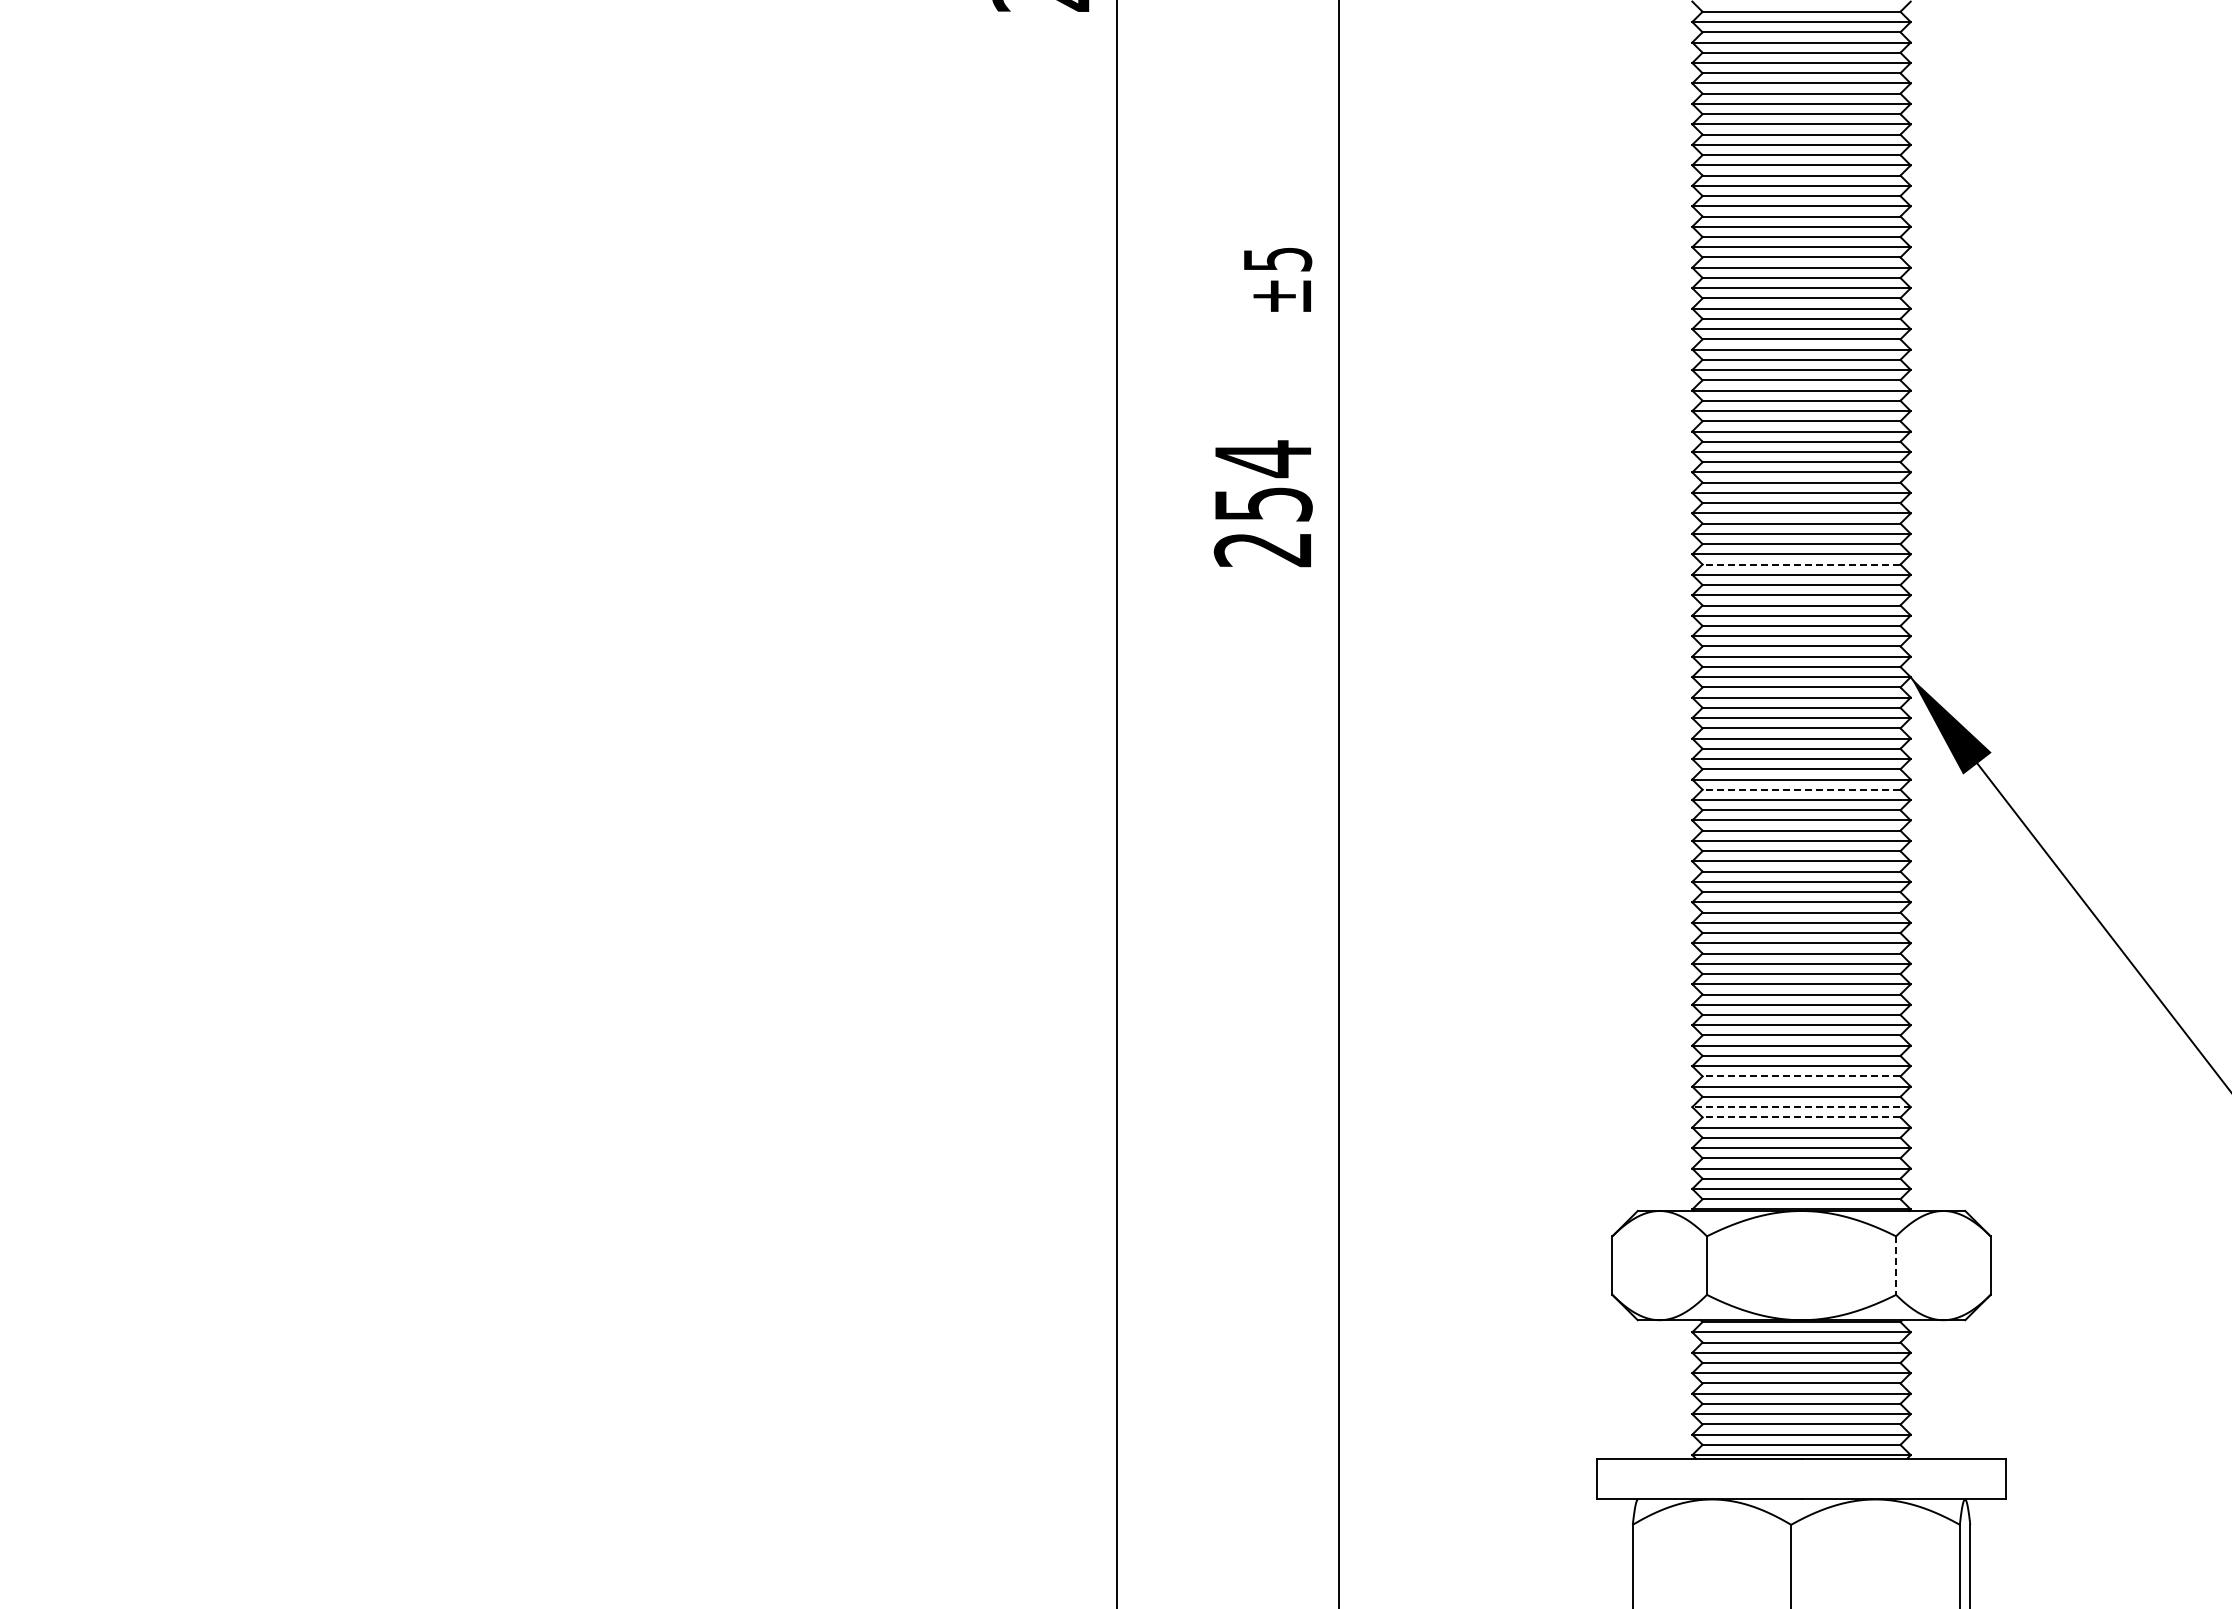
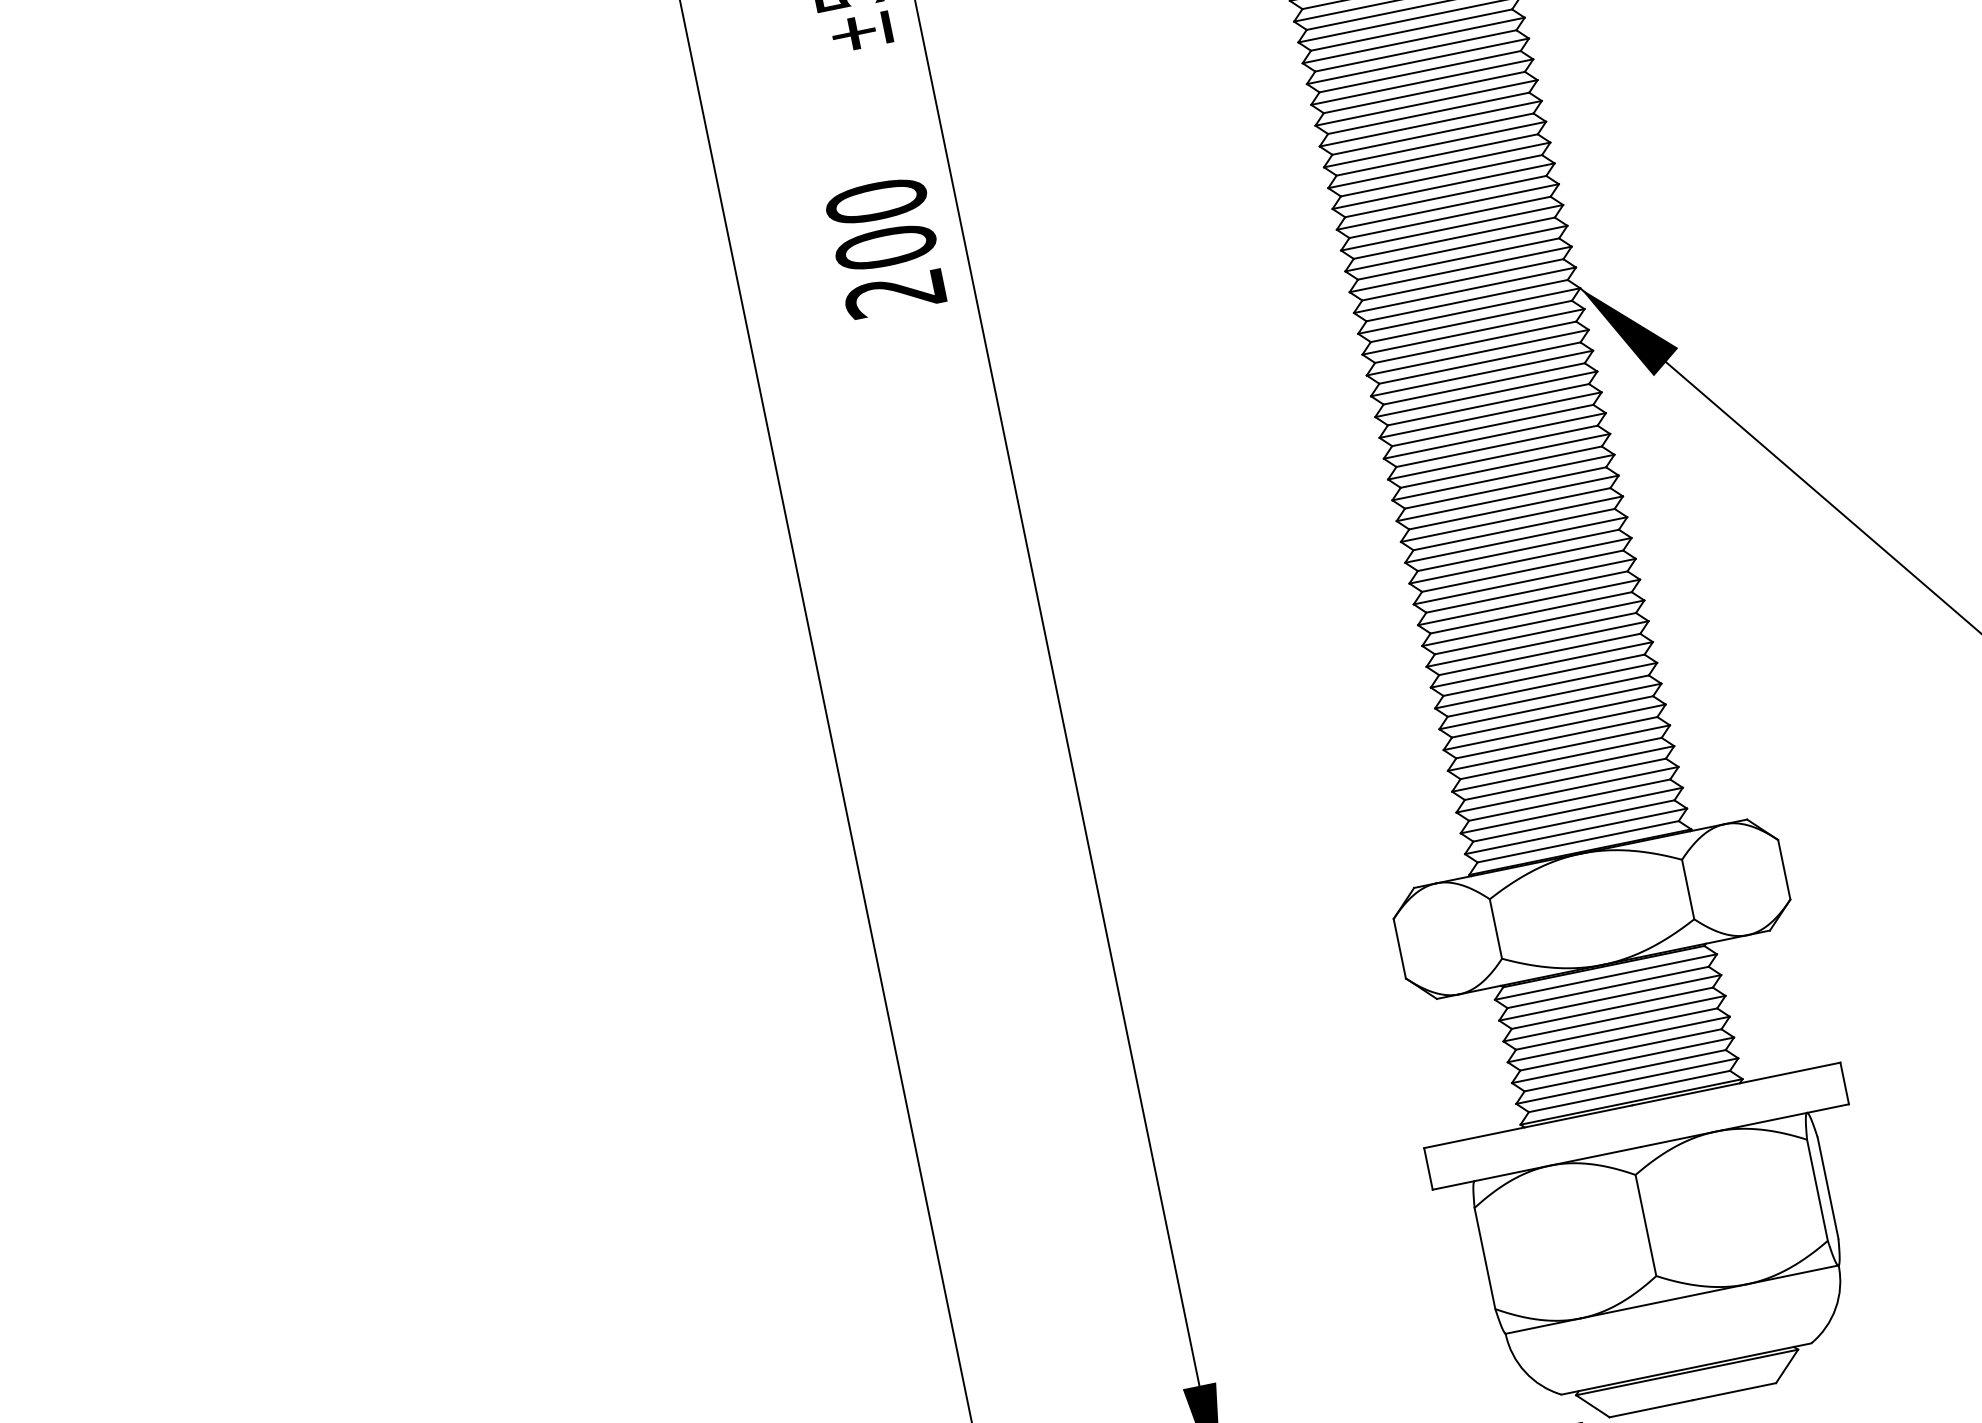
text: (1262, 481) -> (880, 224), 254 -> 200
line: (1801, 564) -> (1445, 196), dashed -> solid
line: (1801, 789) -> (1492, 425), dashed -> solid
line: (1801, 1076) -> (1552, 717), dashed -> solid
line: (1801, 1107) -> (1559, 748), dashed -> solid
line: (1801, 1117) -> (1561, 758), dashed -> solid
line: (1896, 1266) -> (1688, 890), dashed -> solid

